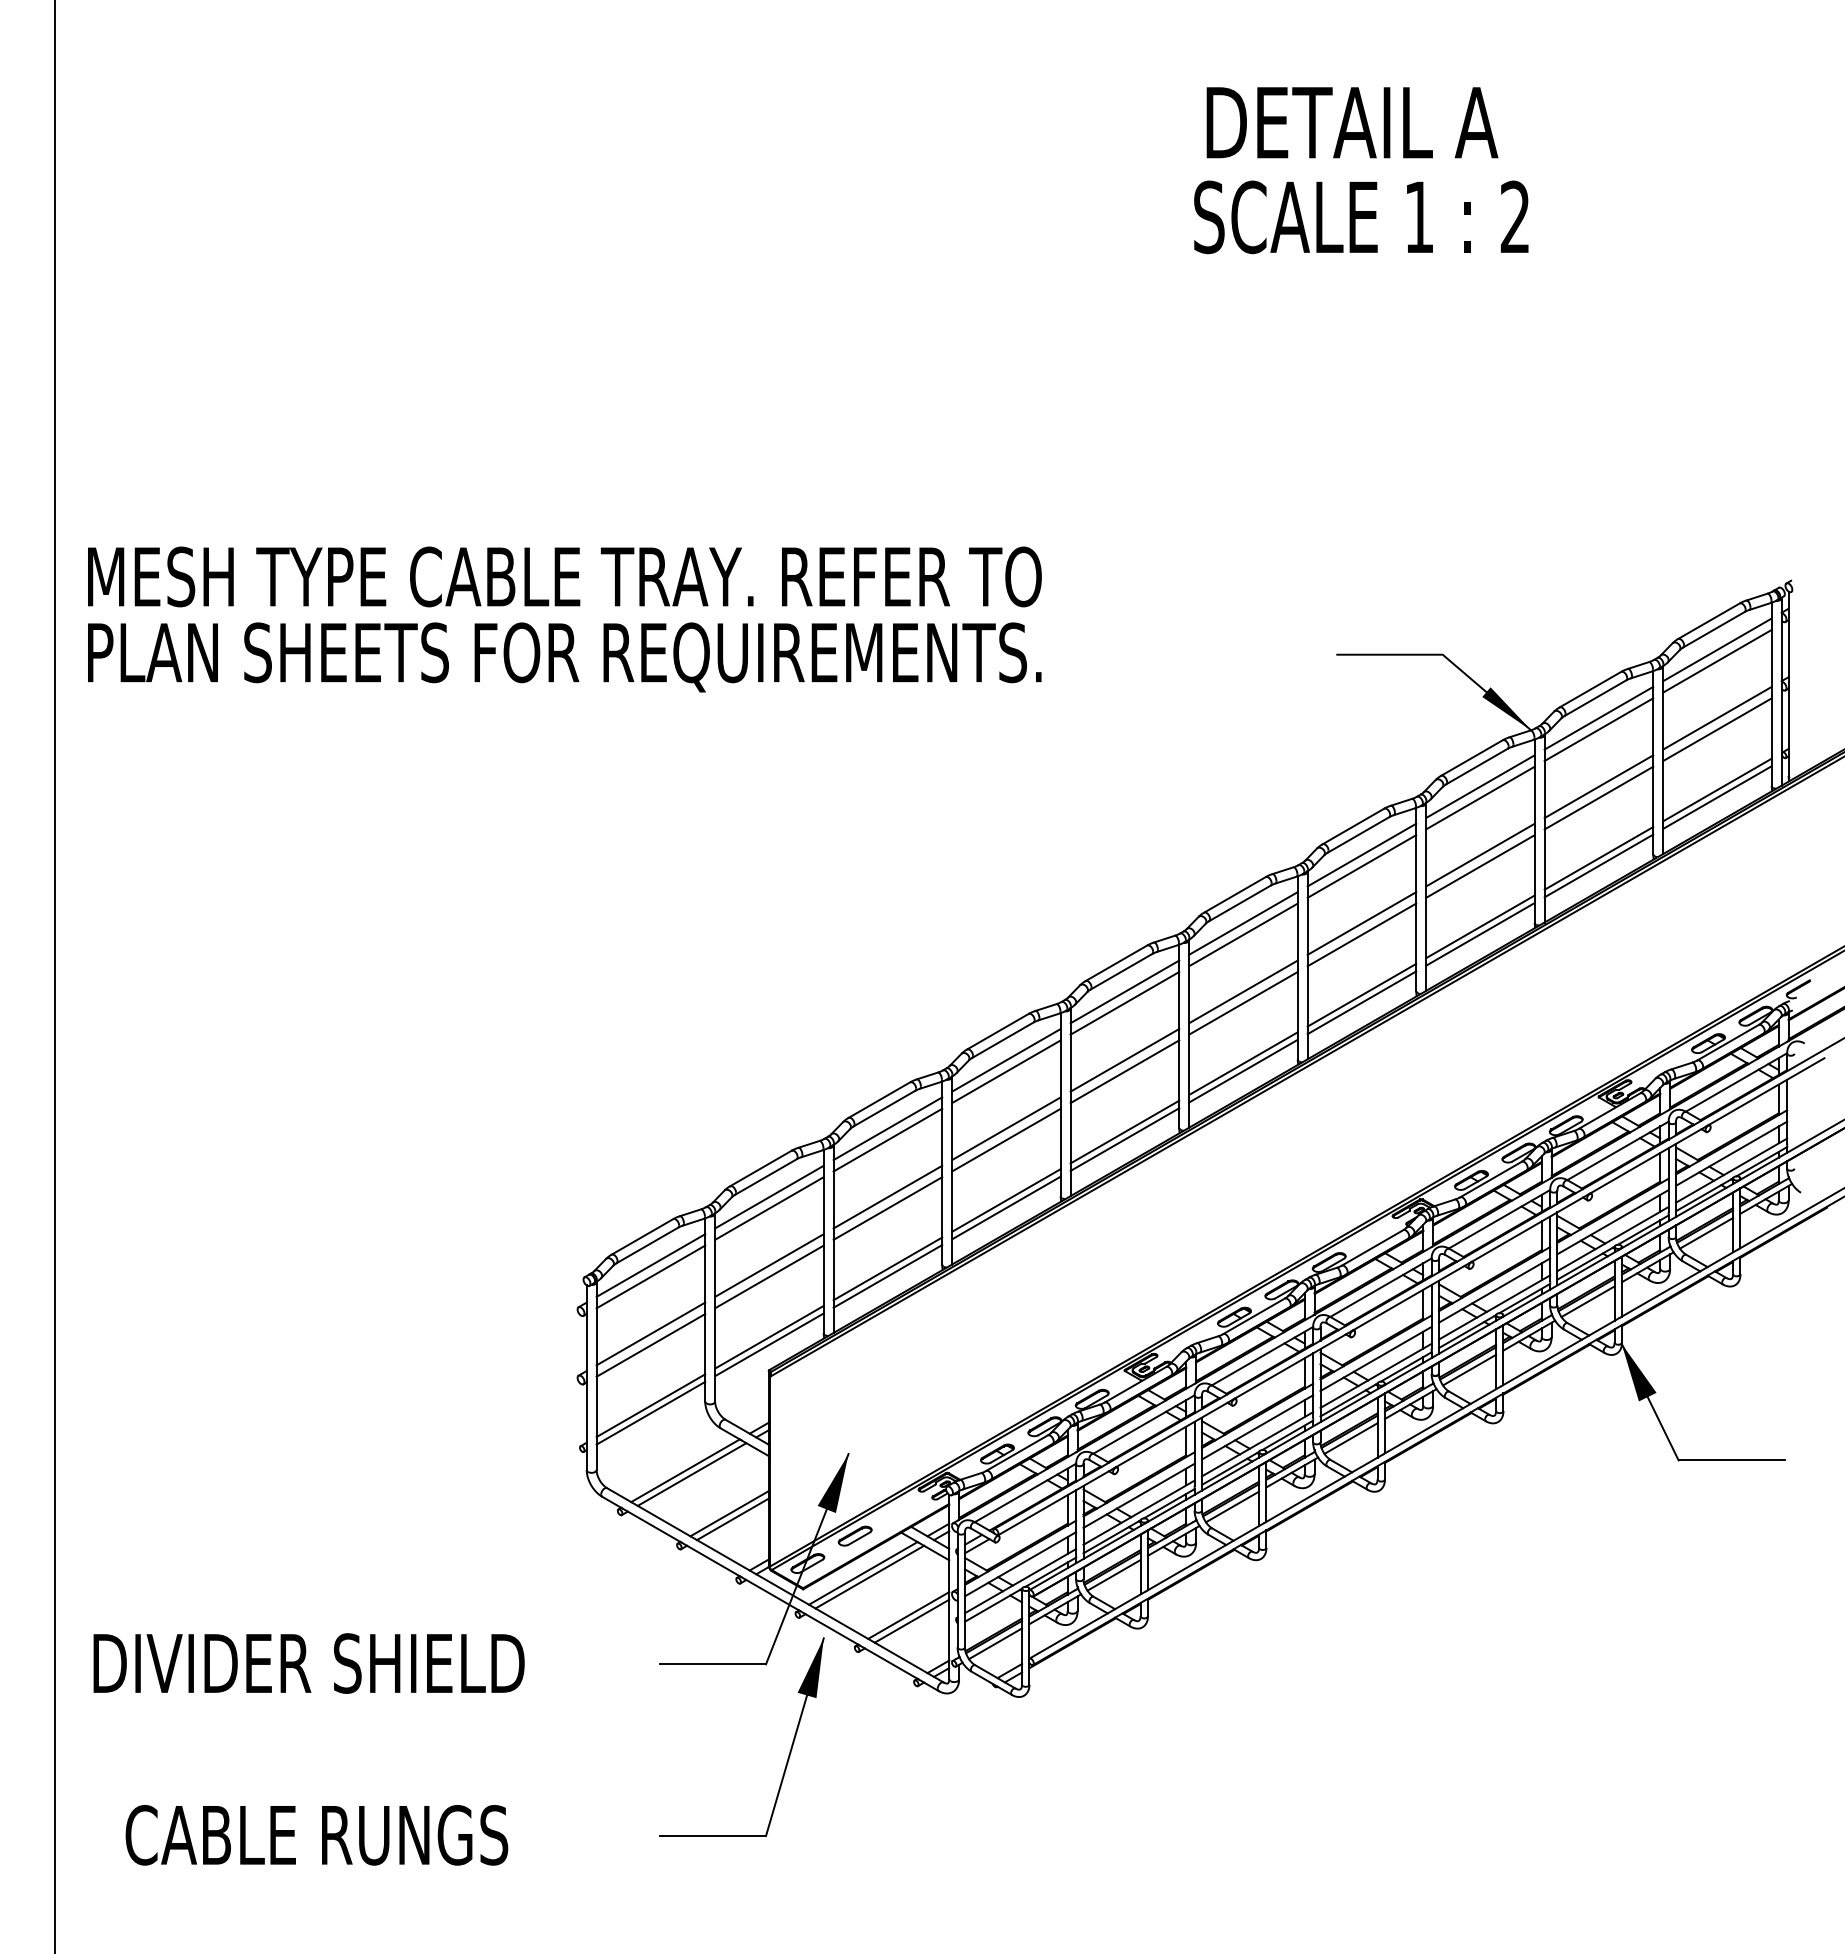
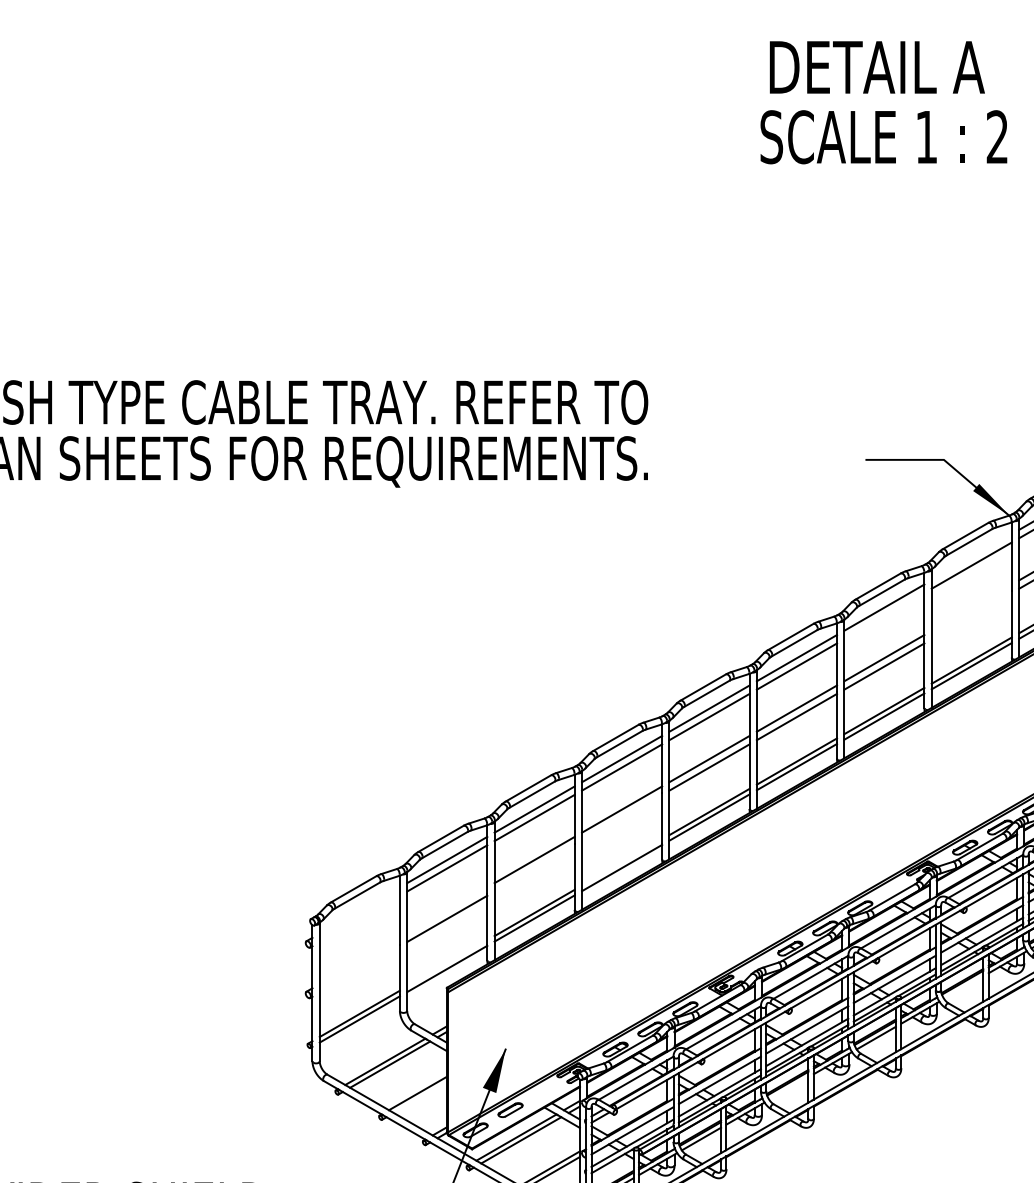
line: (1480, 786) -> (971, 557), removed
line: (1480, 854) -> (971, 607), removed
line: (1361, 866) -> (884, 616), removed
line: (1480, 866) -> (971, 616), removed
line: (1006, 1139) -> (622, 817), removed
line: (1006, 1200) -> (622, 862), removed
line: (887, 1208) -> (534, 868), removed
line: (650, 1265) -> (359, 910), removed
line: (769, 1265) -> (447, 910), removed
line: (650, 1276) -> (359, 918), removed
line: (650, 1333) -> (359, 960), removed
line: (769, 1336) -> (447, 962), removed
line: (650, 1345) -> (359, 969), removed
line: (1469, 1369) -> (963, 987), removed
line: (1232, 1506) -> (788, 1088), removed
line: (732, 1519) -> (420, 1097), removed

